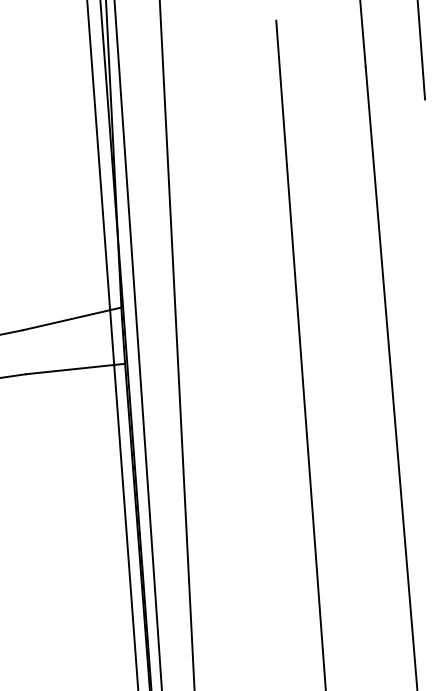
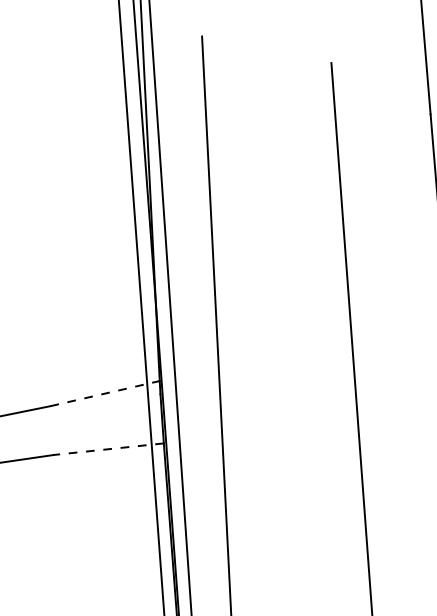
line: (72, 318) -> (105, 393), solid -> dashed
line: (75, 369) -> (108, 449), solid -> dashed

